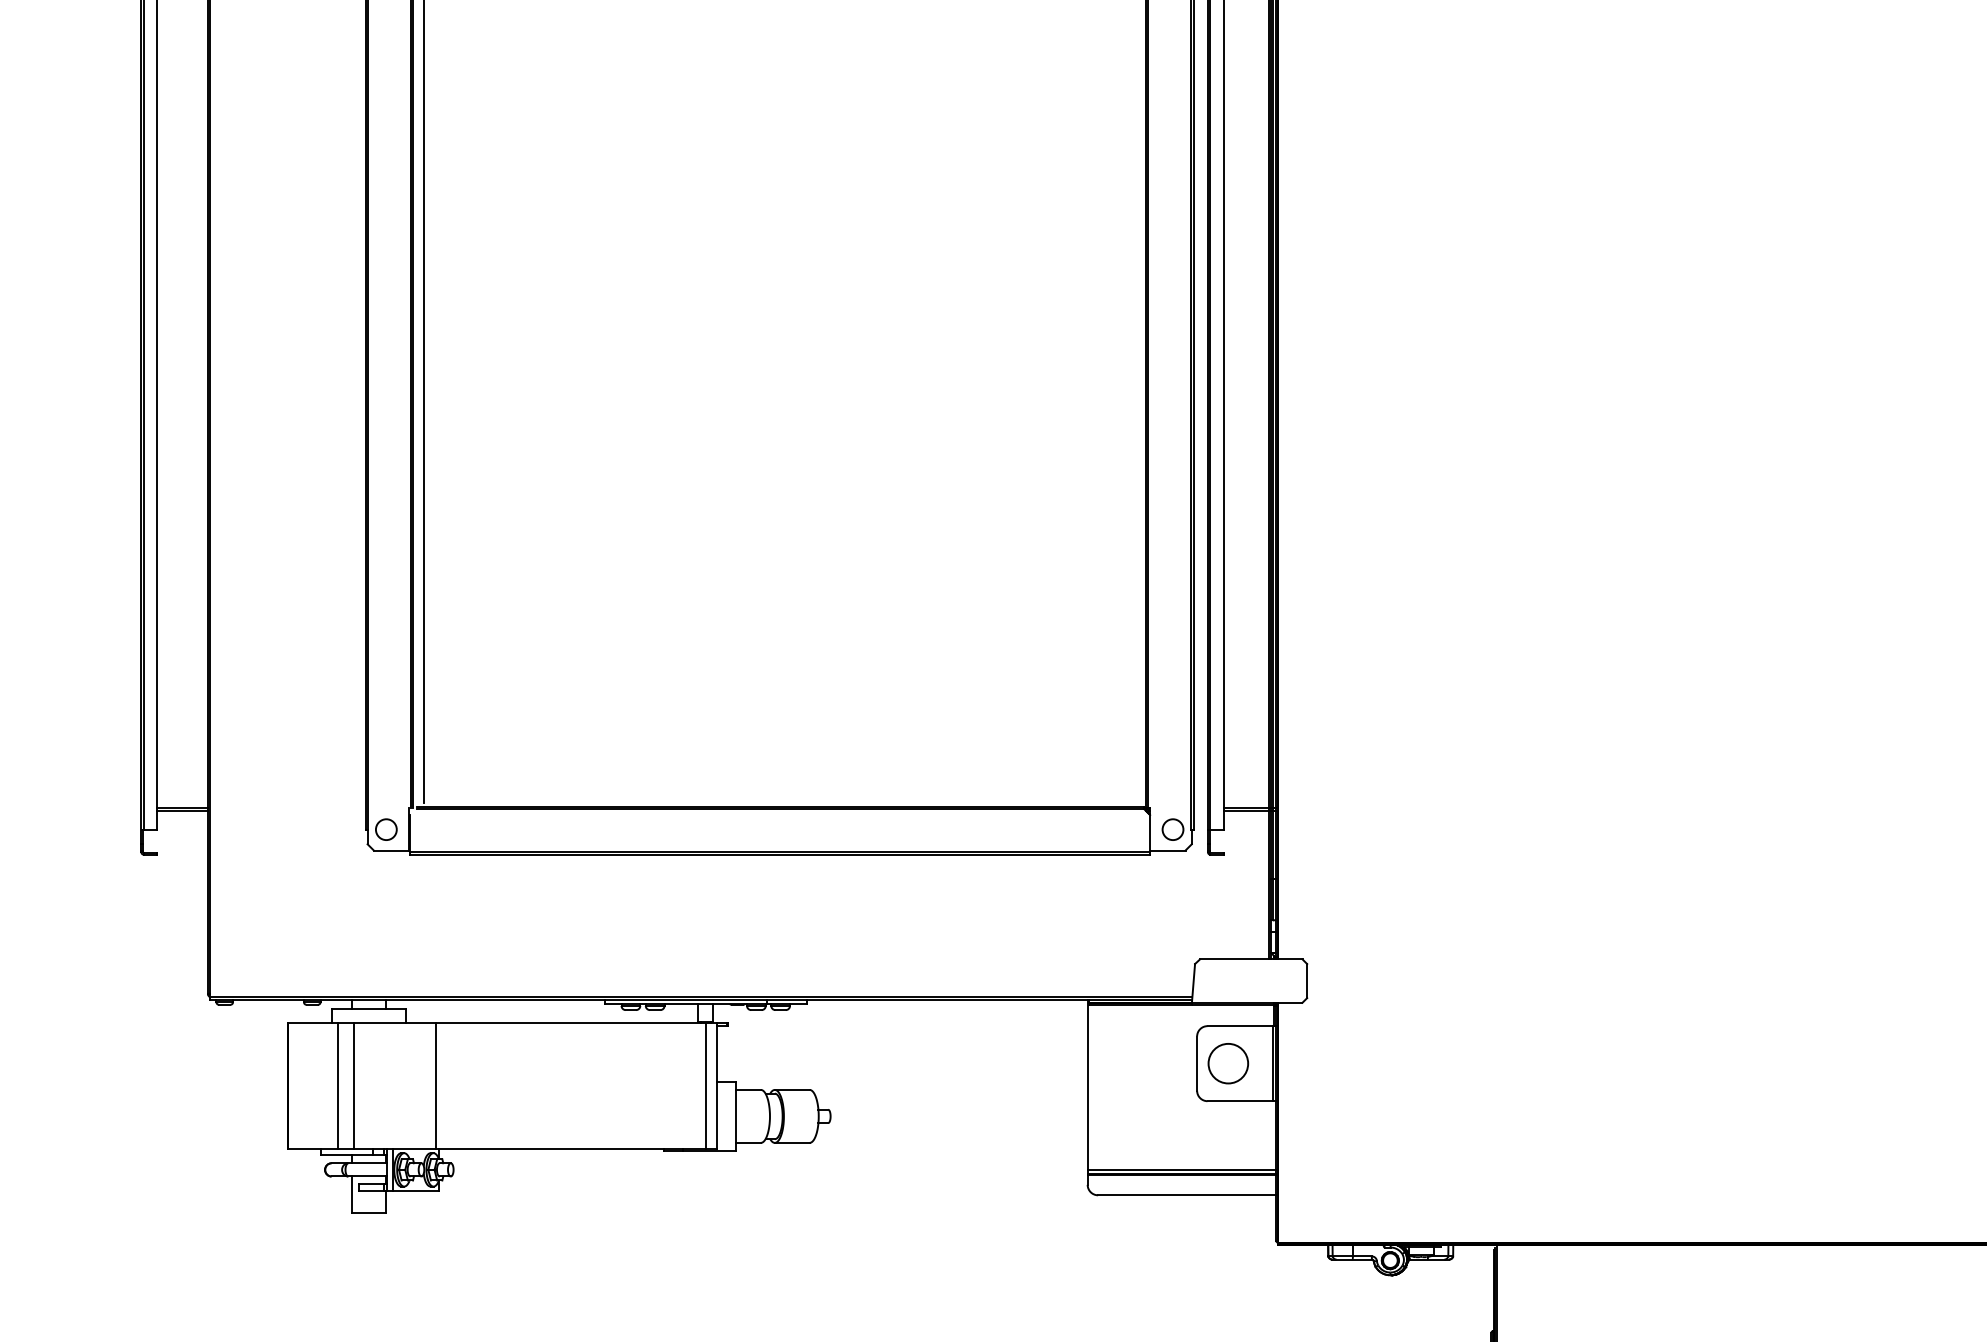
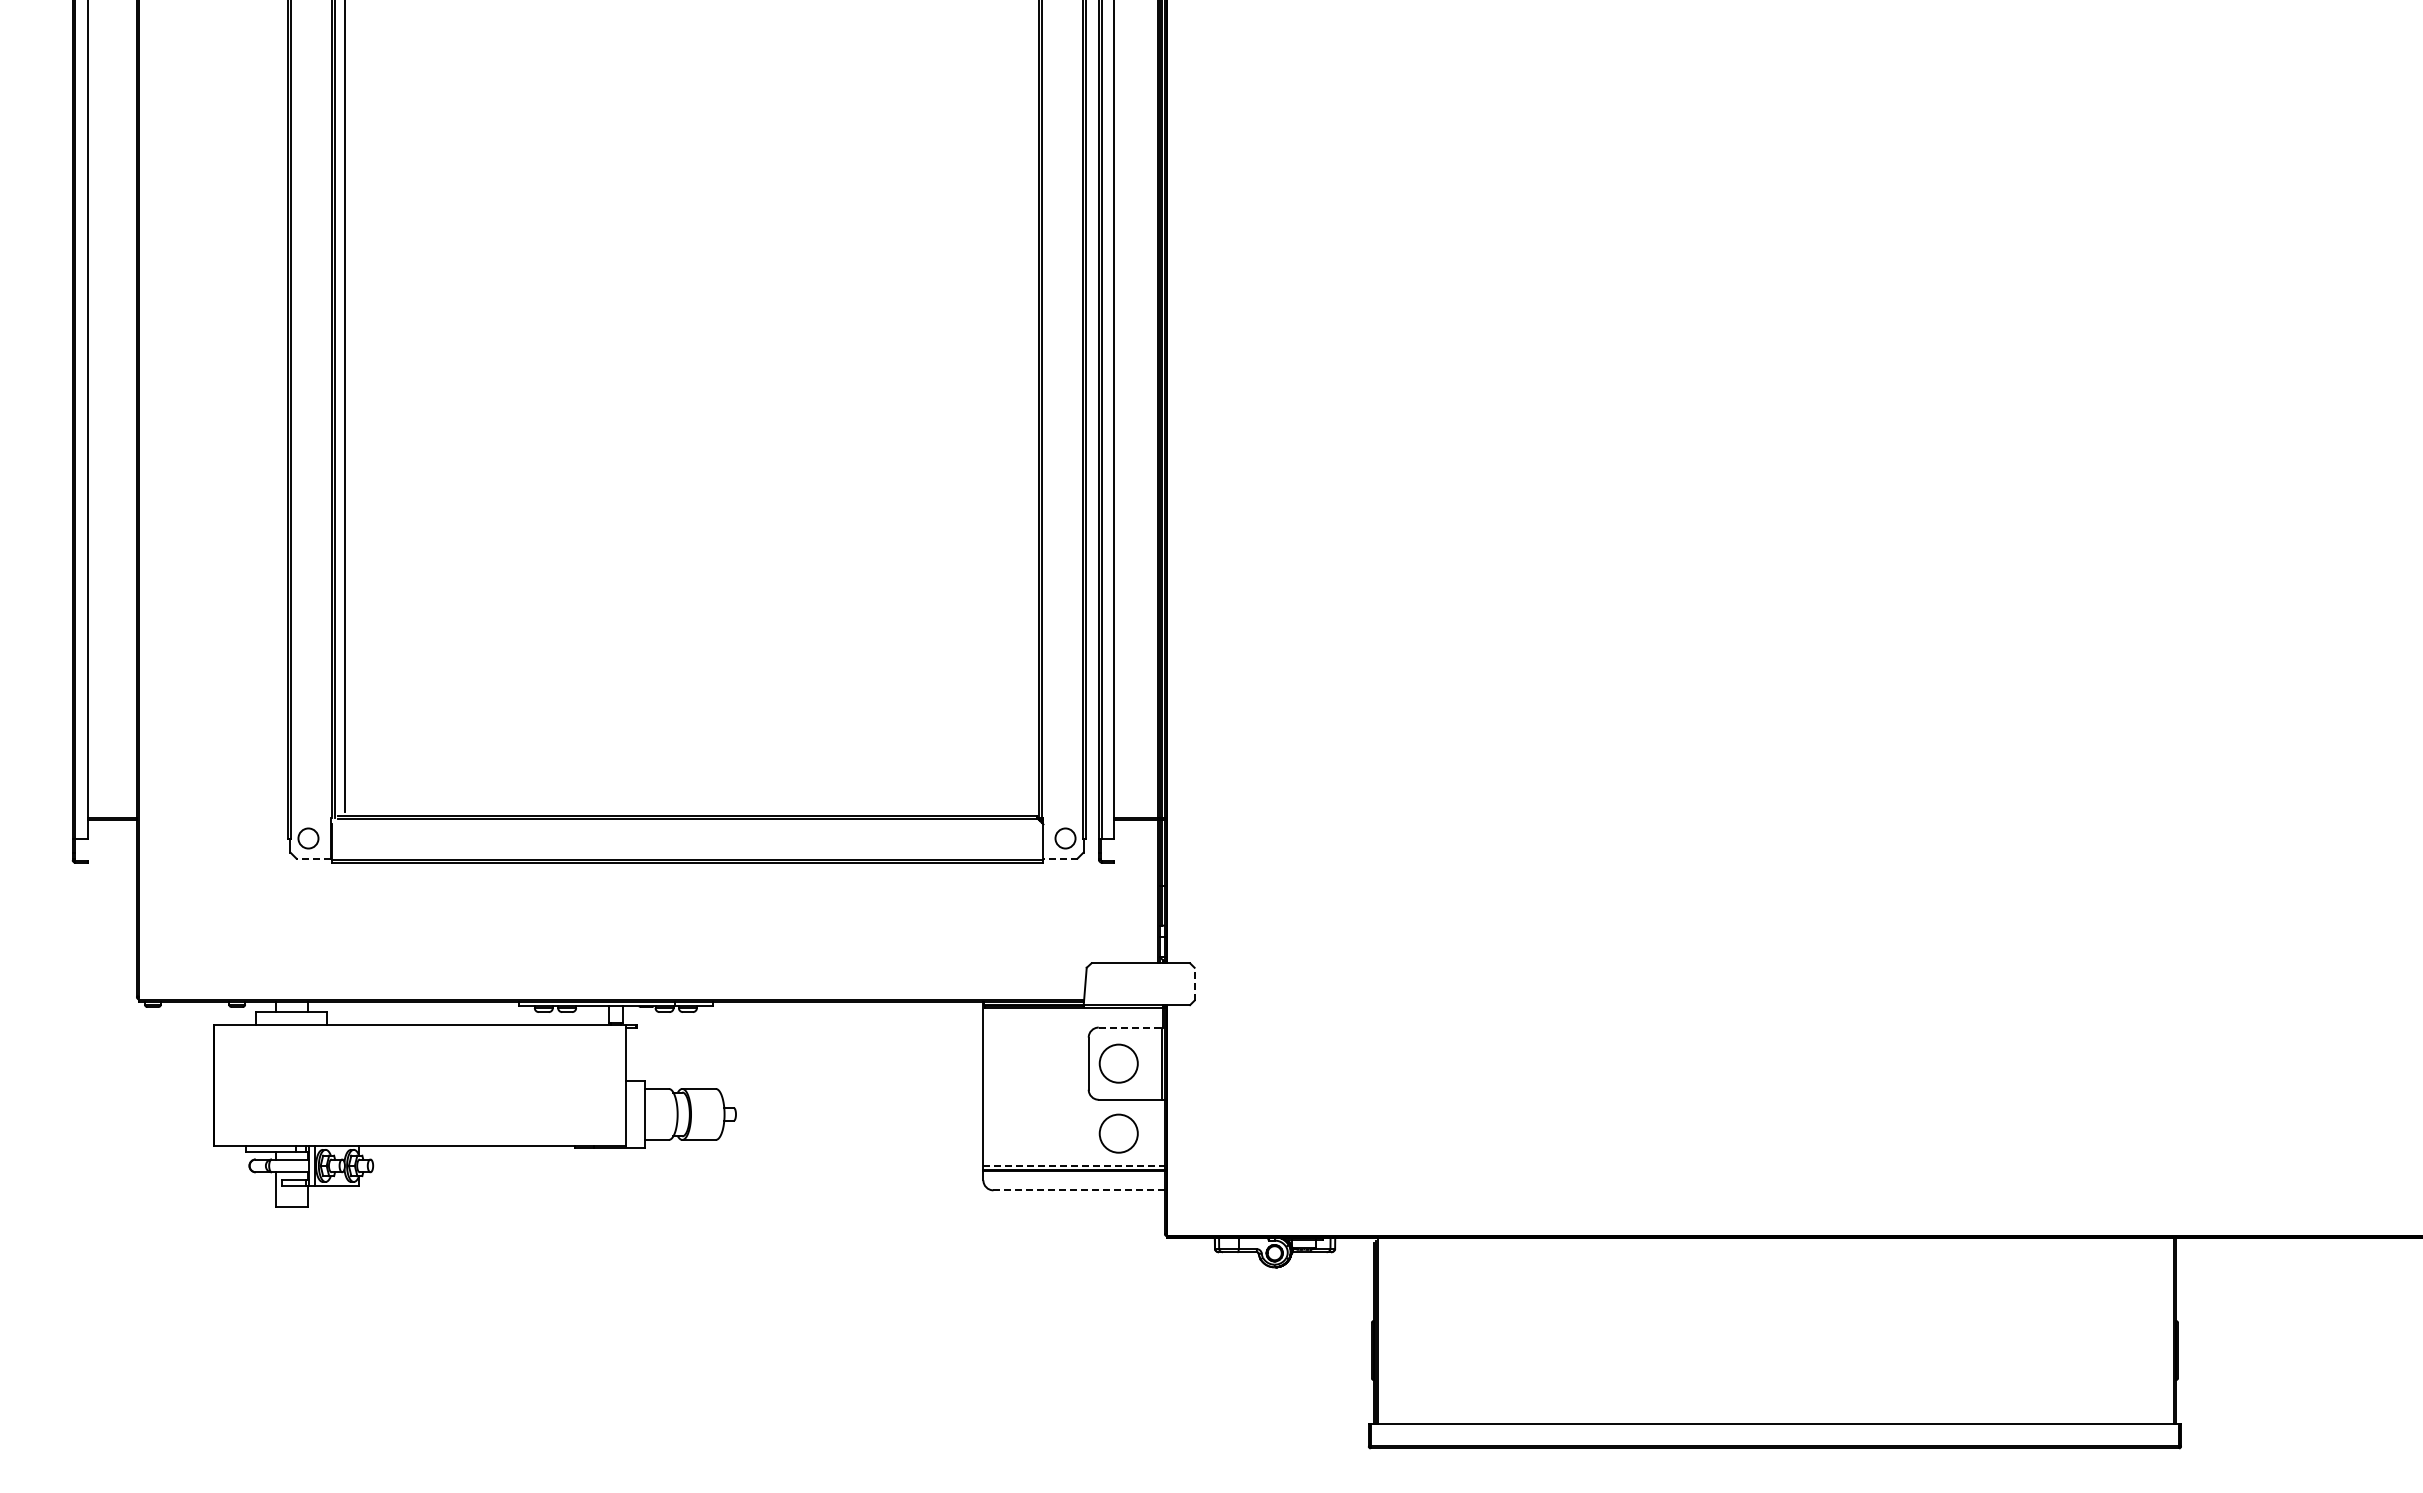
line: (391, 850) -> (313, 858), solid -> dashed
line: (1167, 850) -> (1060, 858), solid -> dashed
line: (1307, 980) -> (1194, 983), solid -> dashed
line: (1242, 1026) -> (1132, 1027), solid -> dashed
line: (337, 1085) -> (261, 1084), removed
line: (354, 1085) -> (277, 1084), removed
line: (436, 1085) -> (356, 1084), removed
line: (705, 1085) -> (615, 1084), removed
circle: (1228, 1136) -> (1118, 1133), added
line: (1182, 1169) -> (1074, 1165), solid -> dashed
line: (1187, 1195) -> (1079, 1190), solid -> dashed

